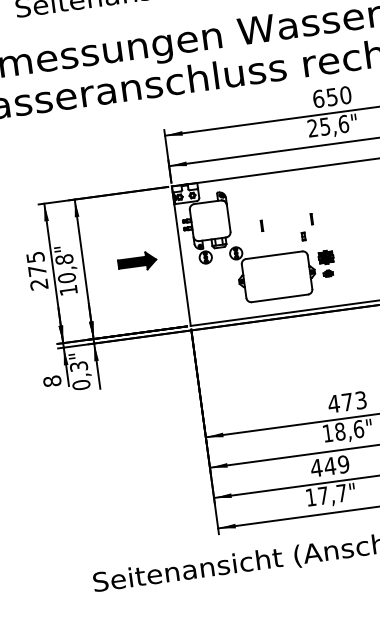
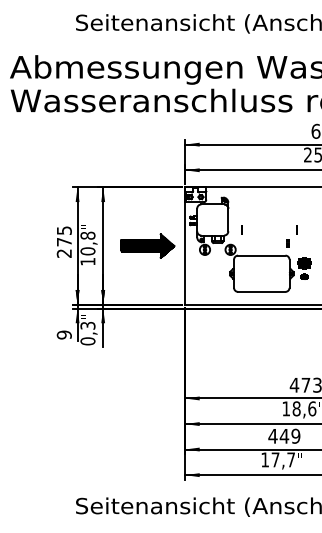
part: (261, 225) -> (241, 229), moved
part: (136, 261) -> (147, 245), size x1.67
text: (52, 380) -> (64, 334), 8 -> 9

